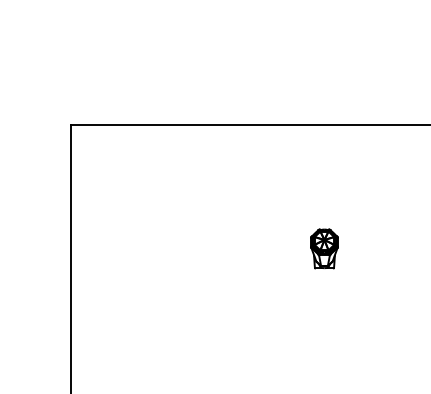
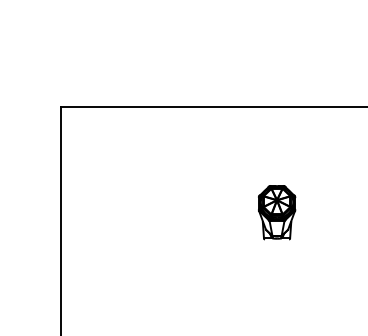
part: (323, 247) -> (276, 211), size x1.6

